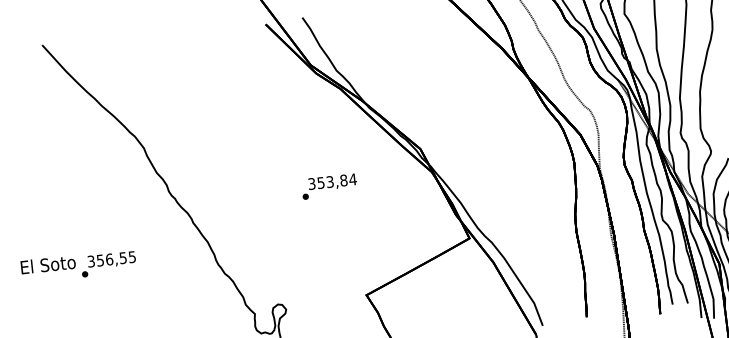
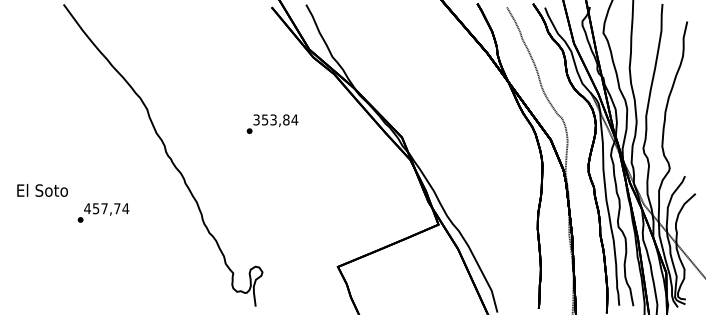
text: (329, 185) -> (272, 123), moved
text: (111, 259) -> (106, 208), 356,55 -> 457,74
text: (48, 264) -> (42, 190), moved

